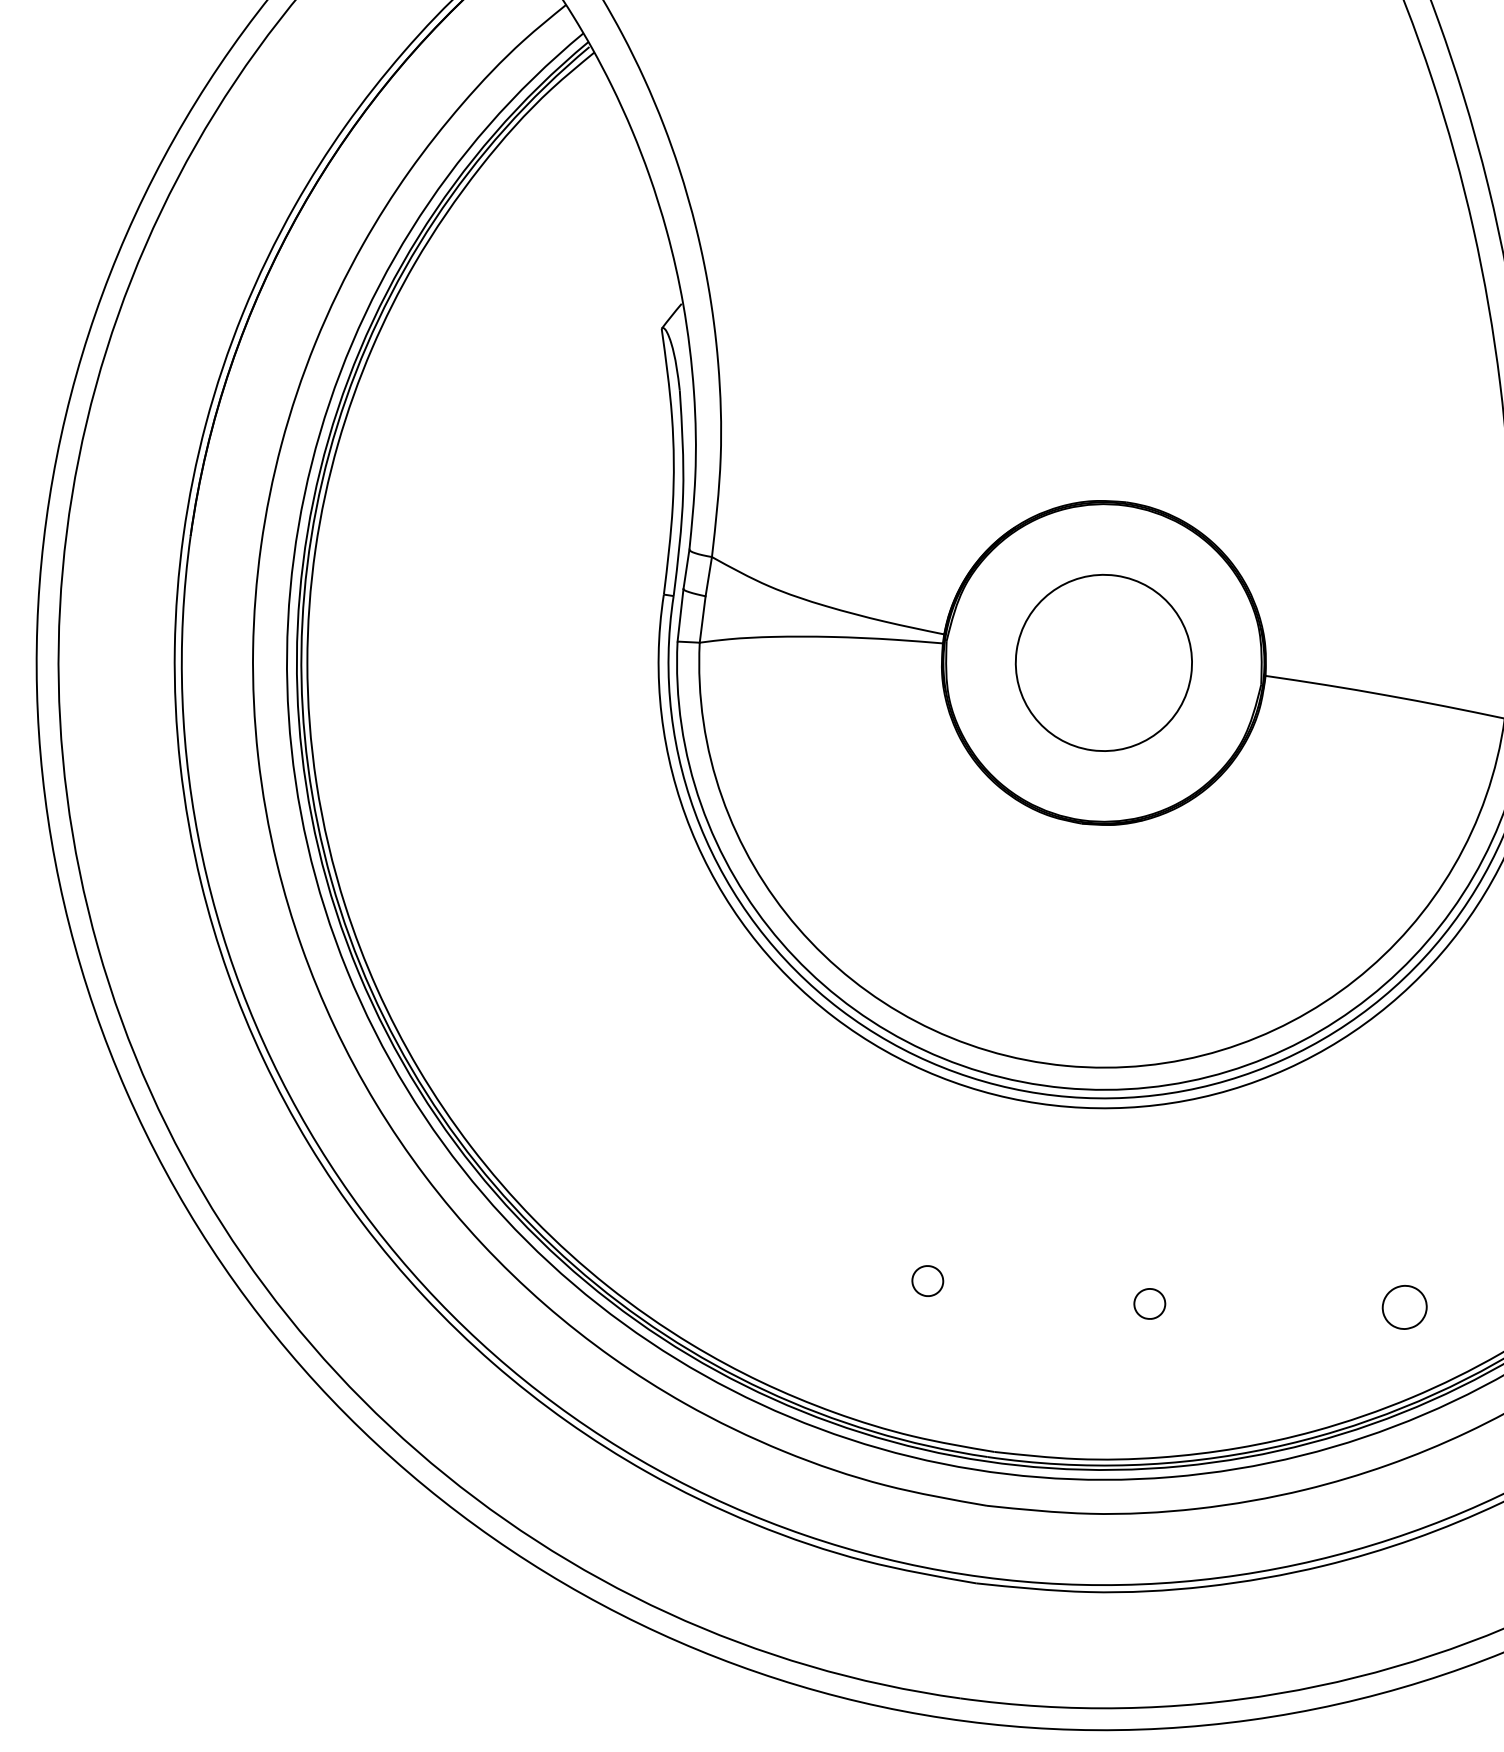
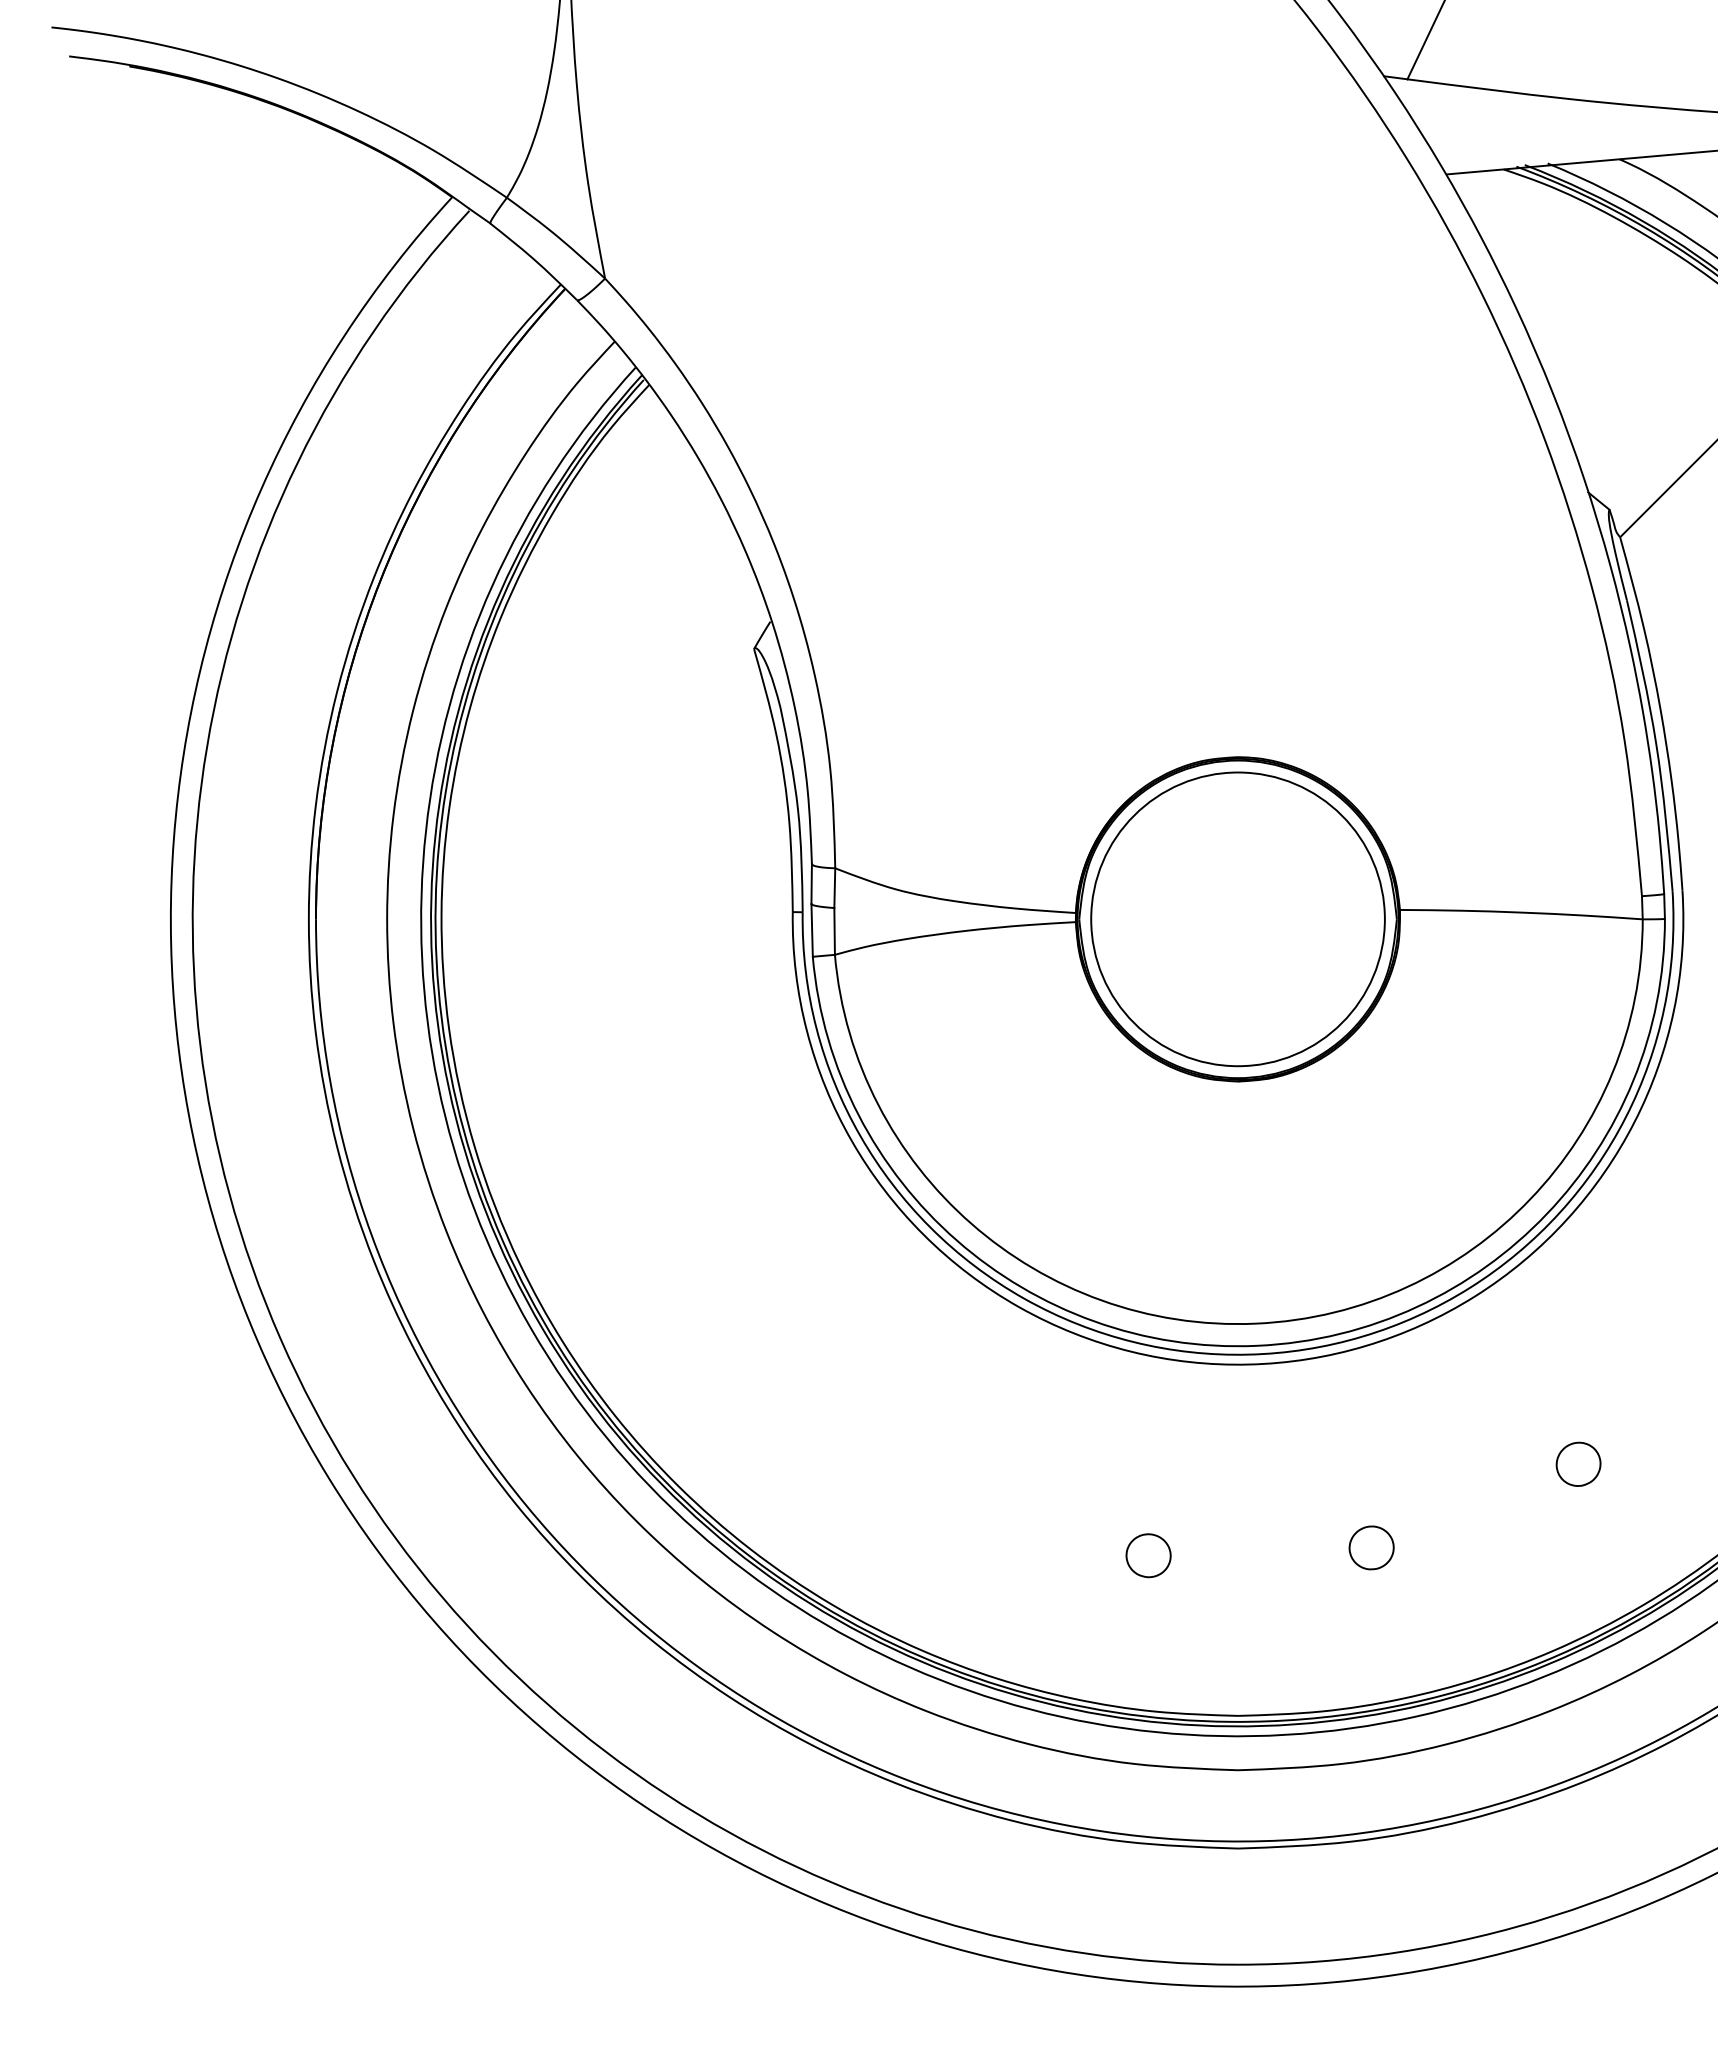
circle: (1103, 663) -> (1237, 919), size x1.67
part: (927, 1280) -> (1148, 1555), size x1.43
part: (1149, 1303) -> (1371, 1547), size x1.43
part: (1404, 1306) -> (1578, 1463), moved

